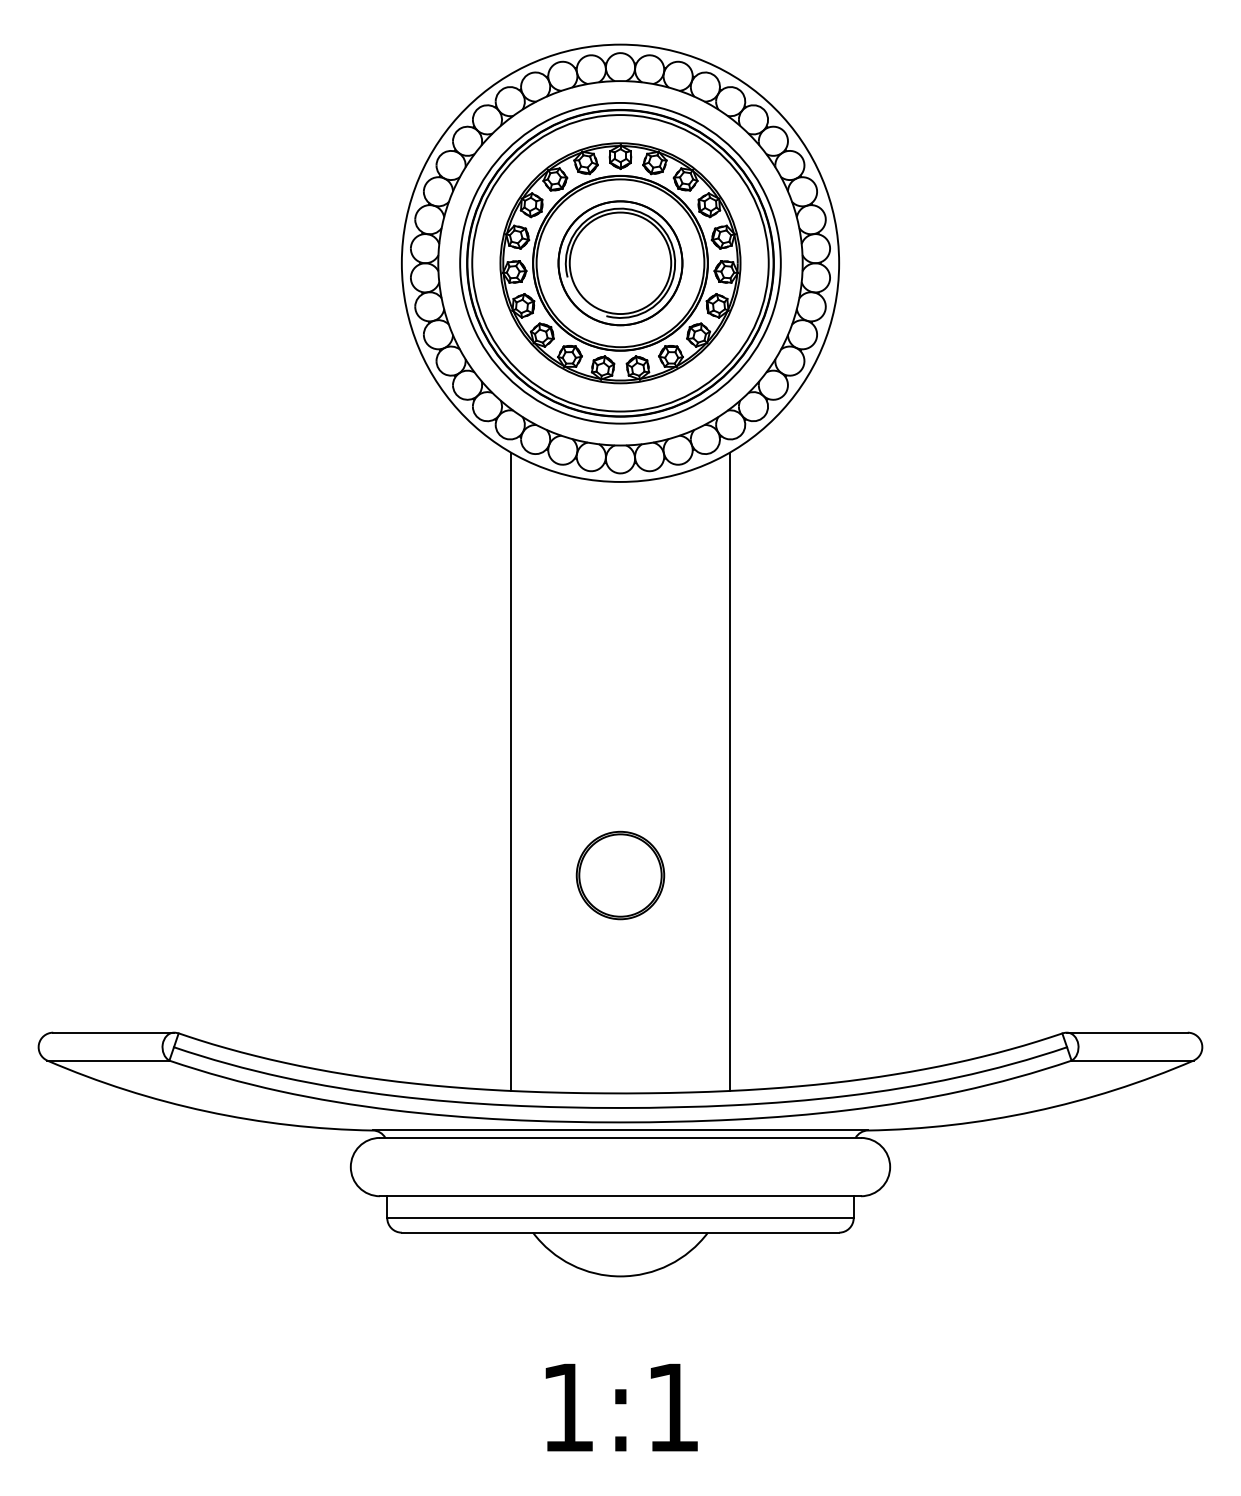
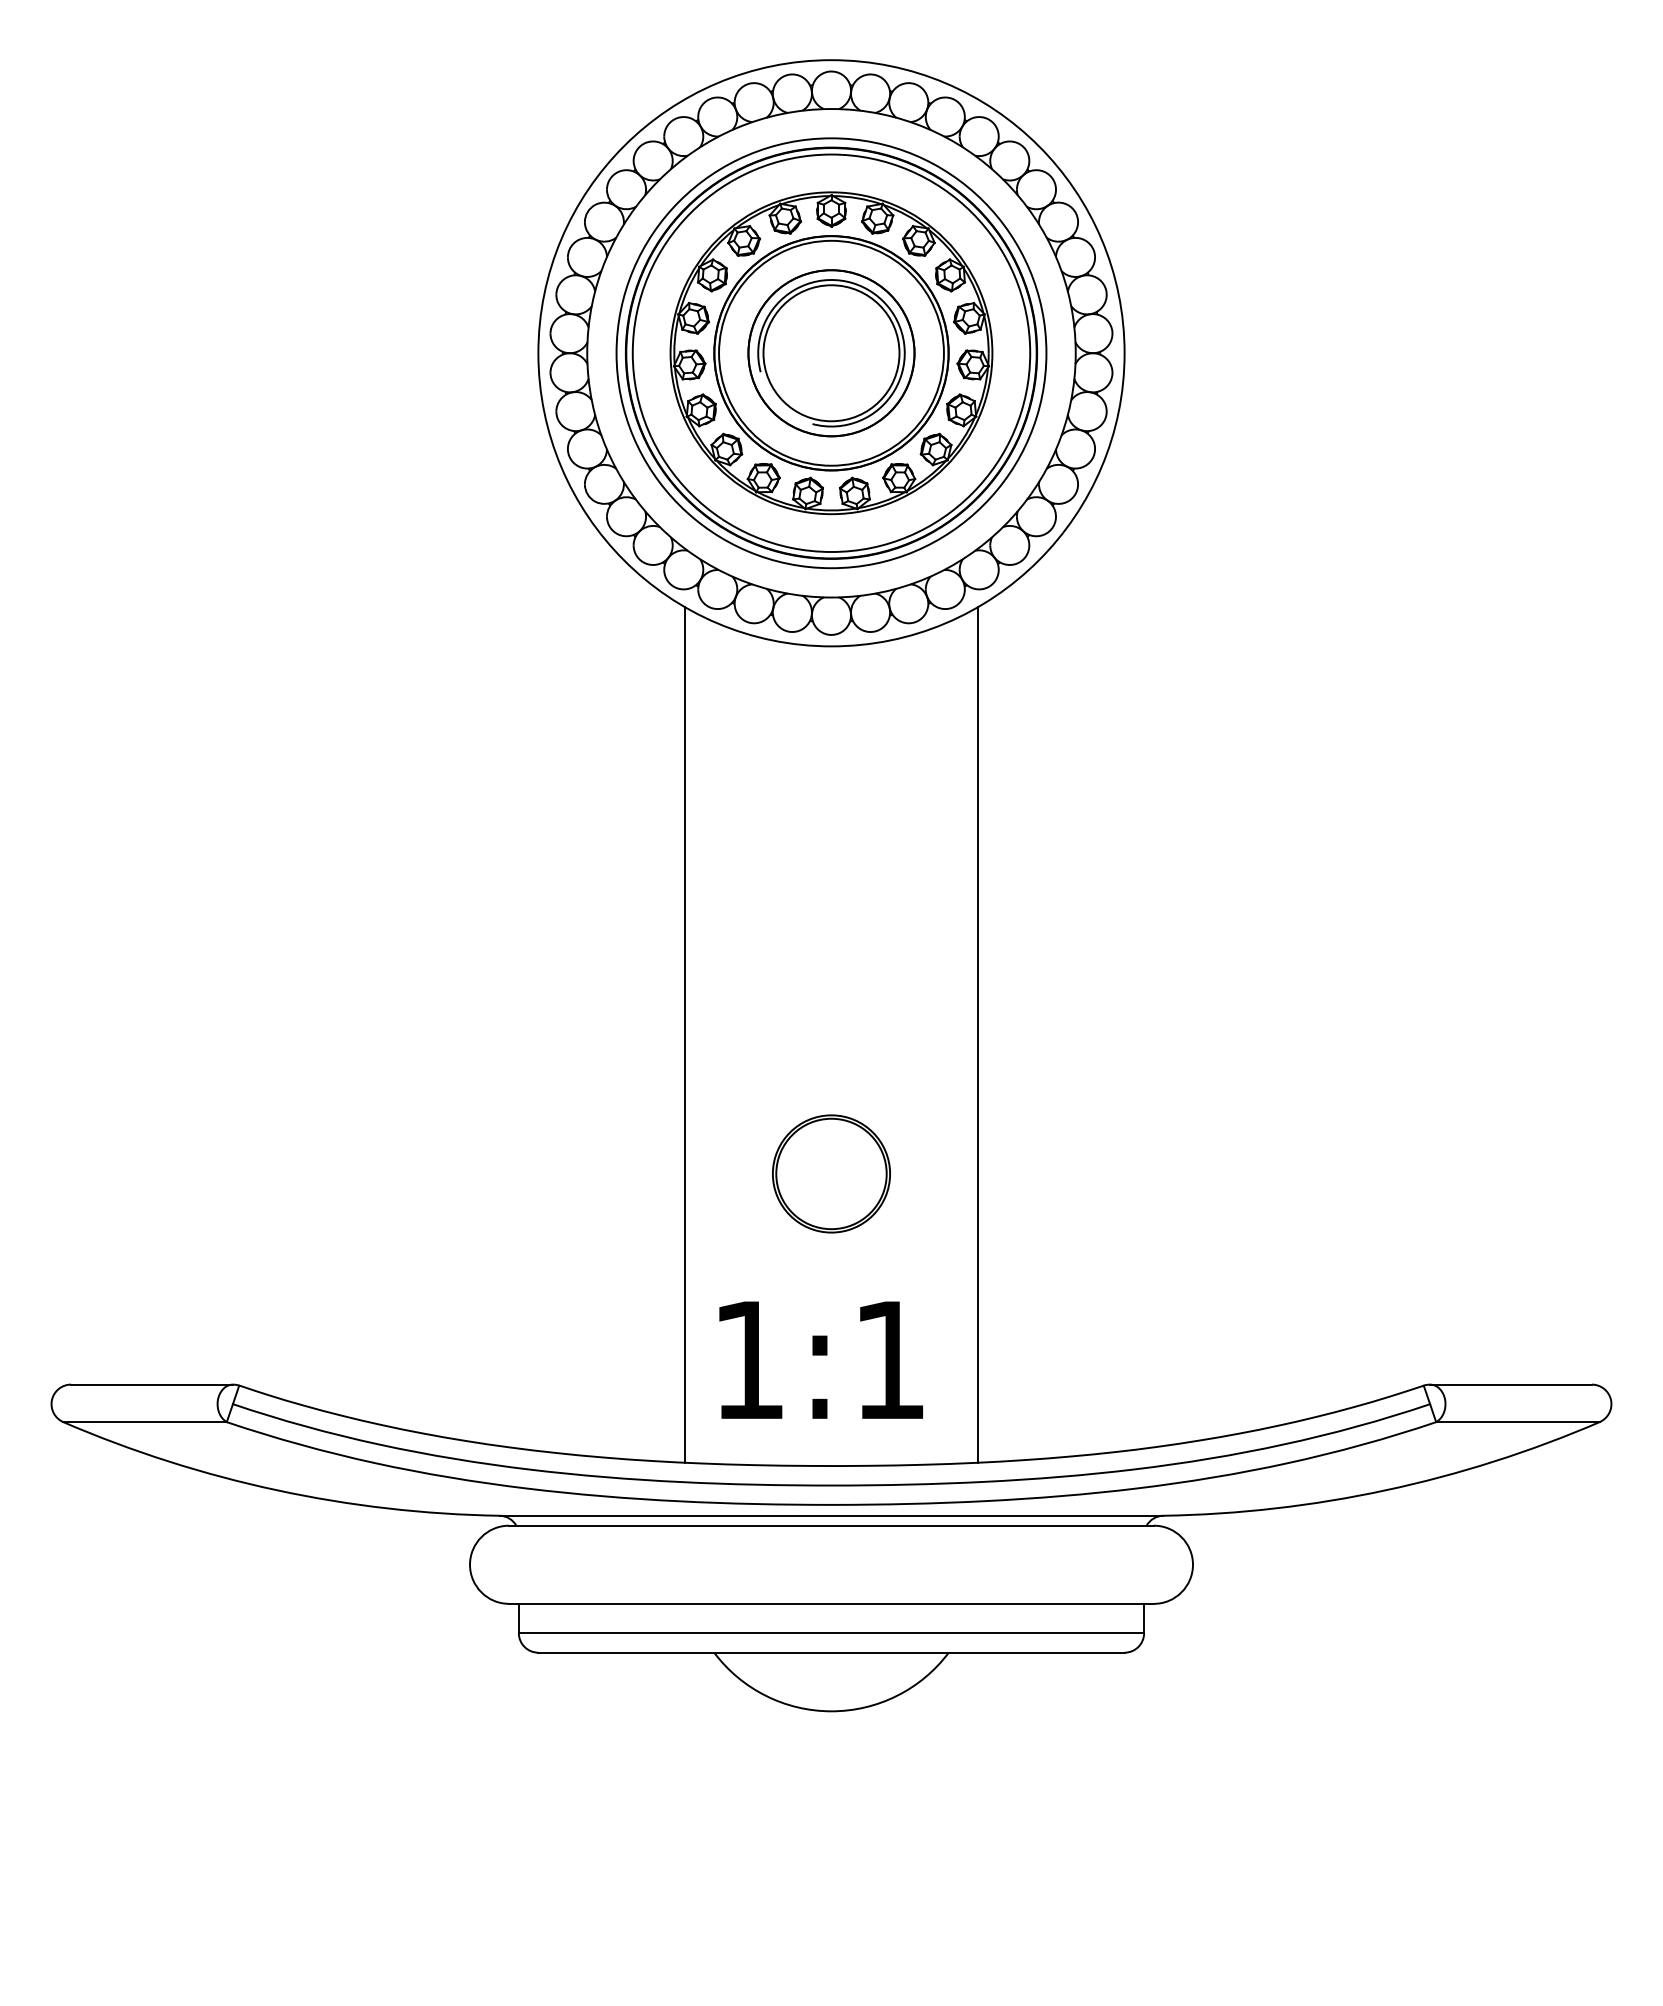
text: (621, 1407) -> (820, 1359), moved

